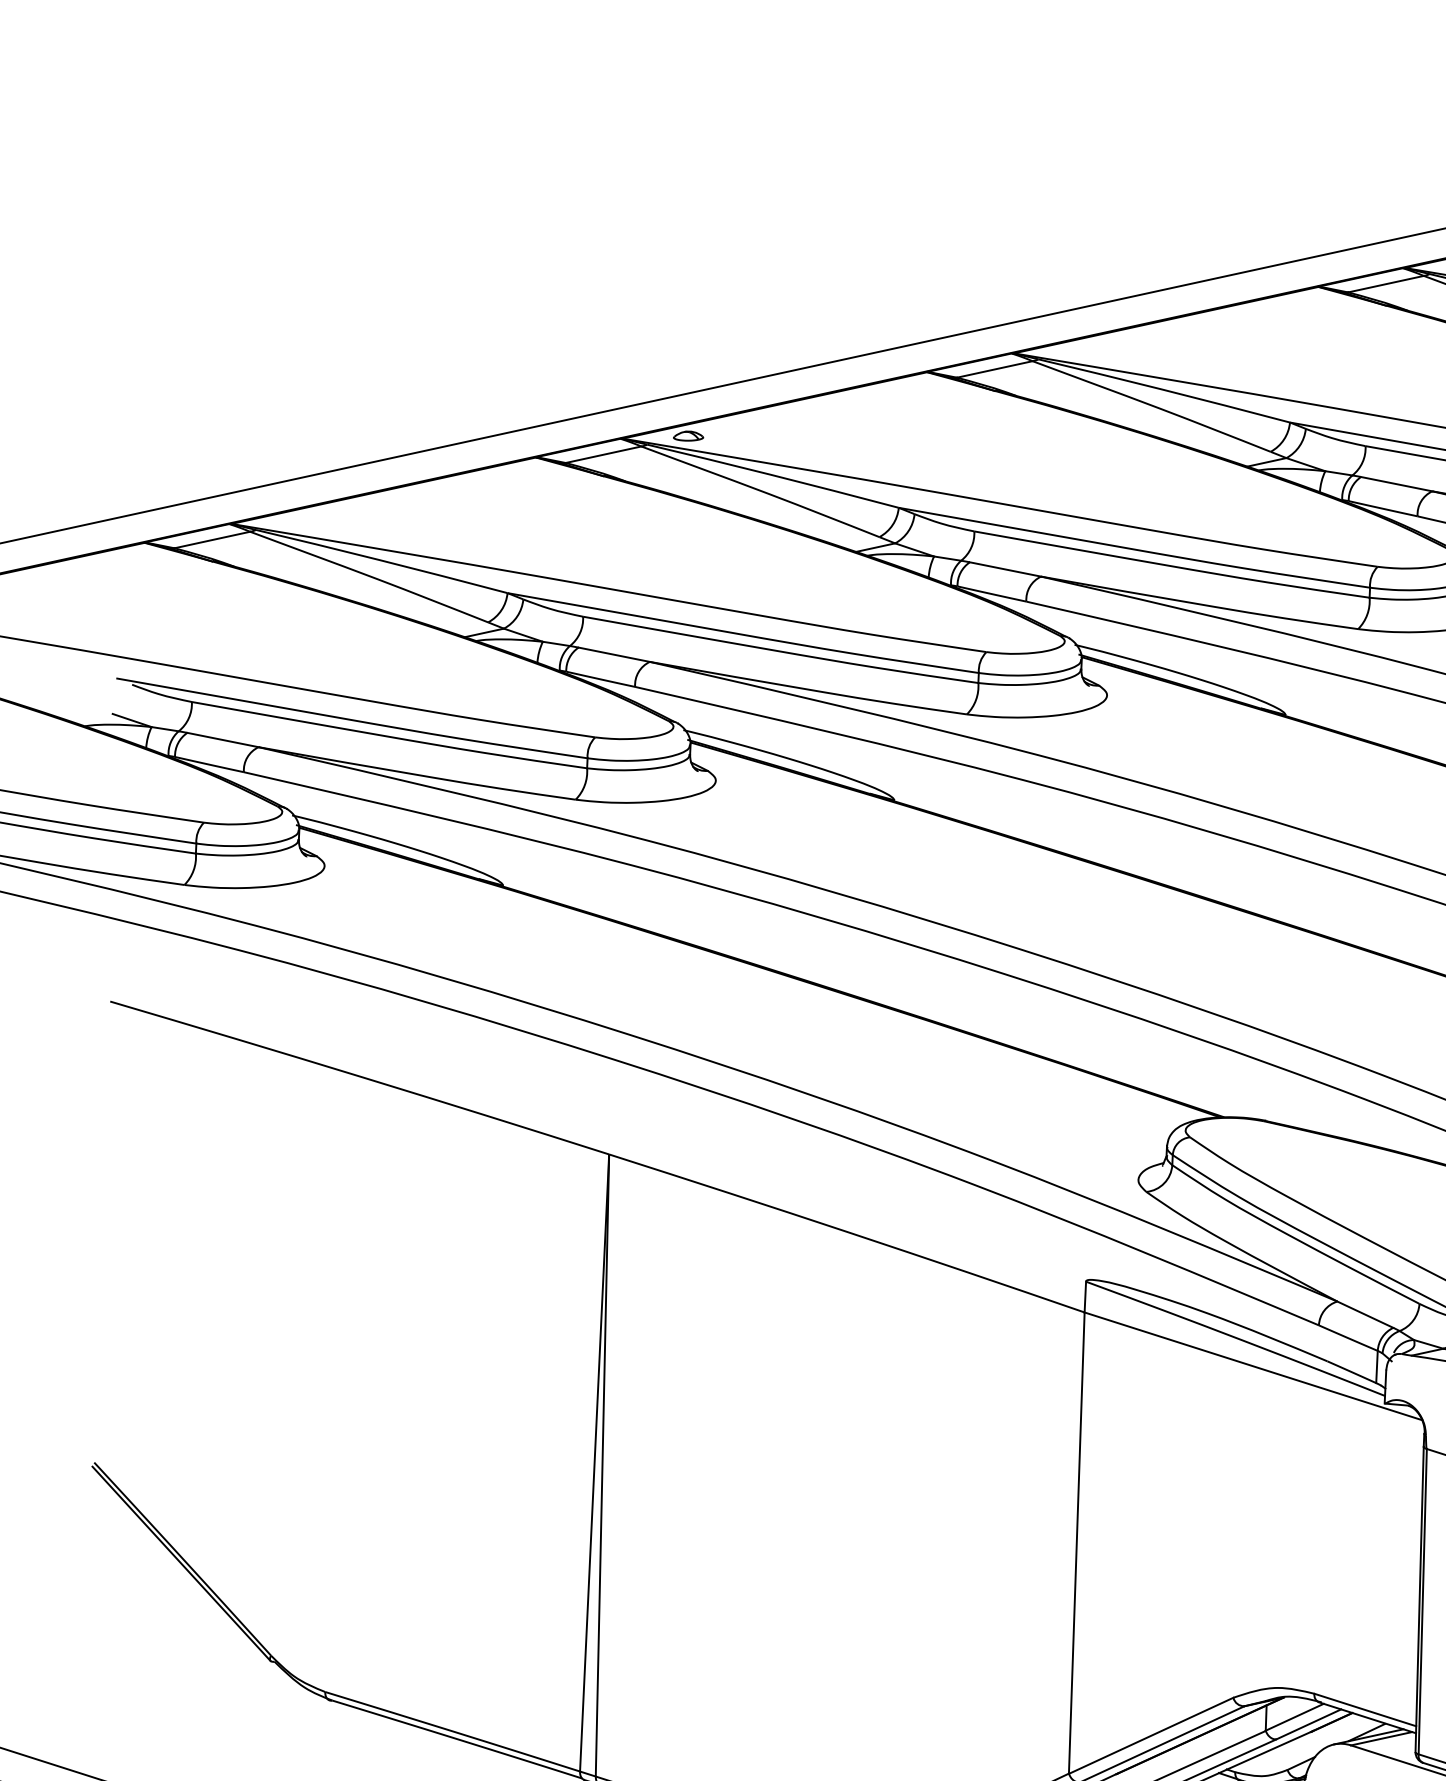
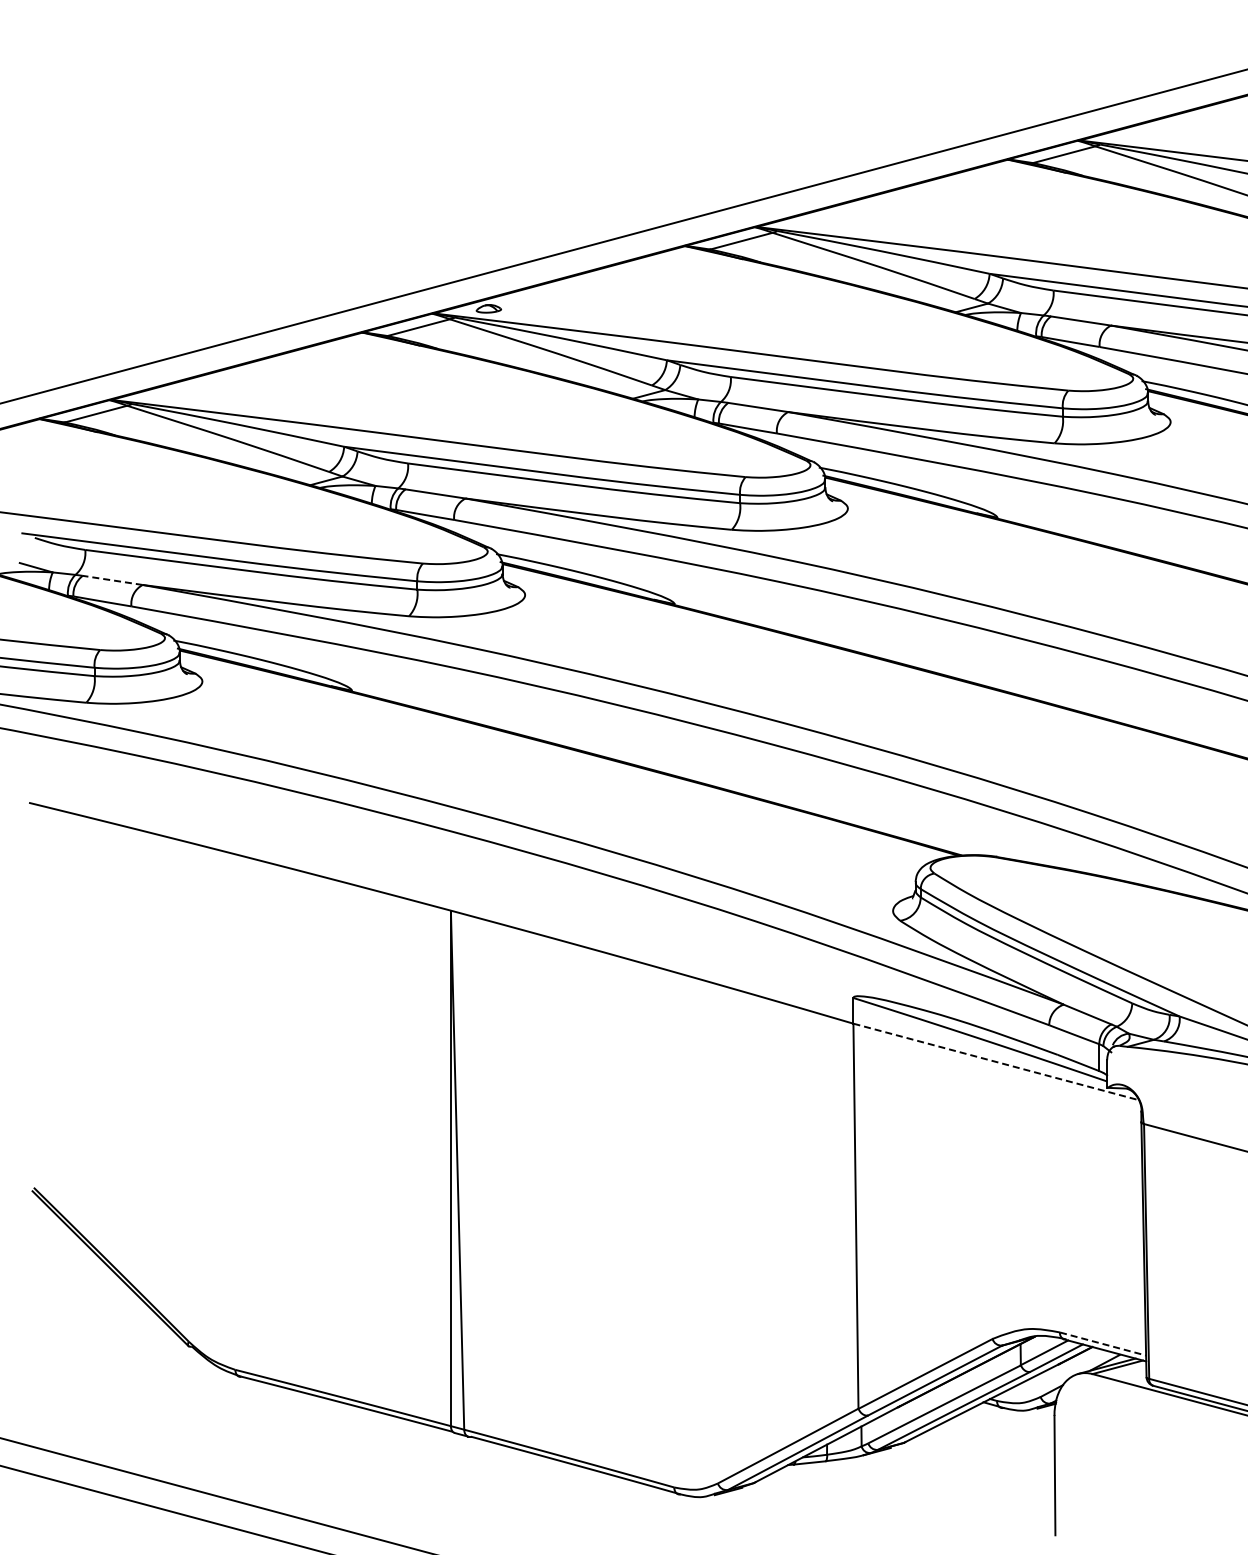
line: (222, 740) -> (112, 580), solid -> dashed
line: (1253, 1365) -> (996, 1061), solid -> dashed
line: (1365, 1710) -> (1103, 1344), solid -> dashed

